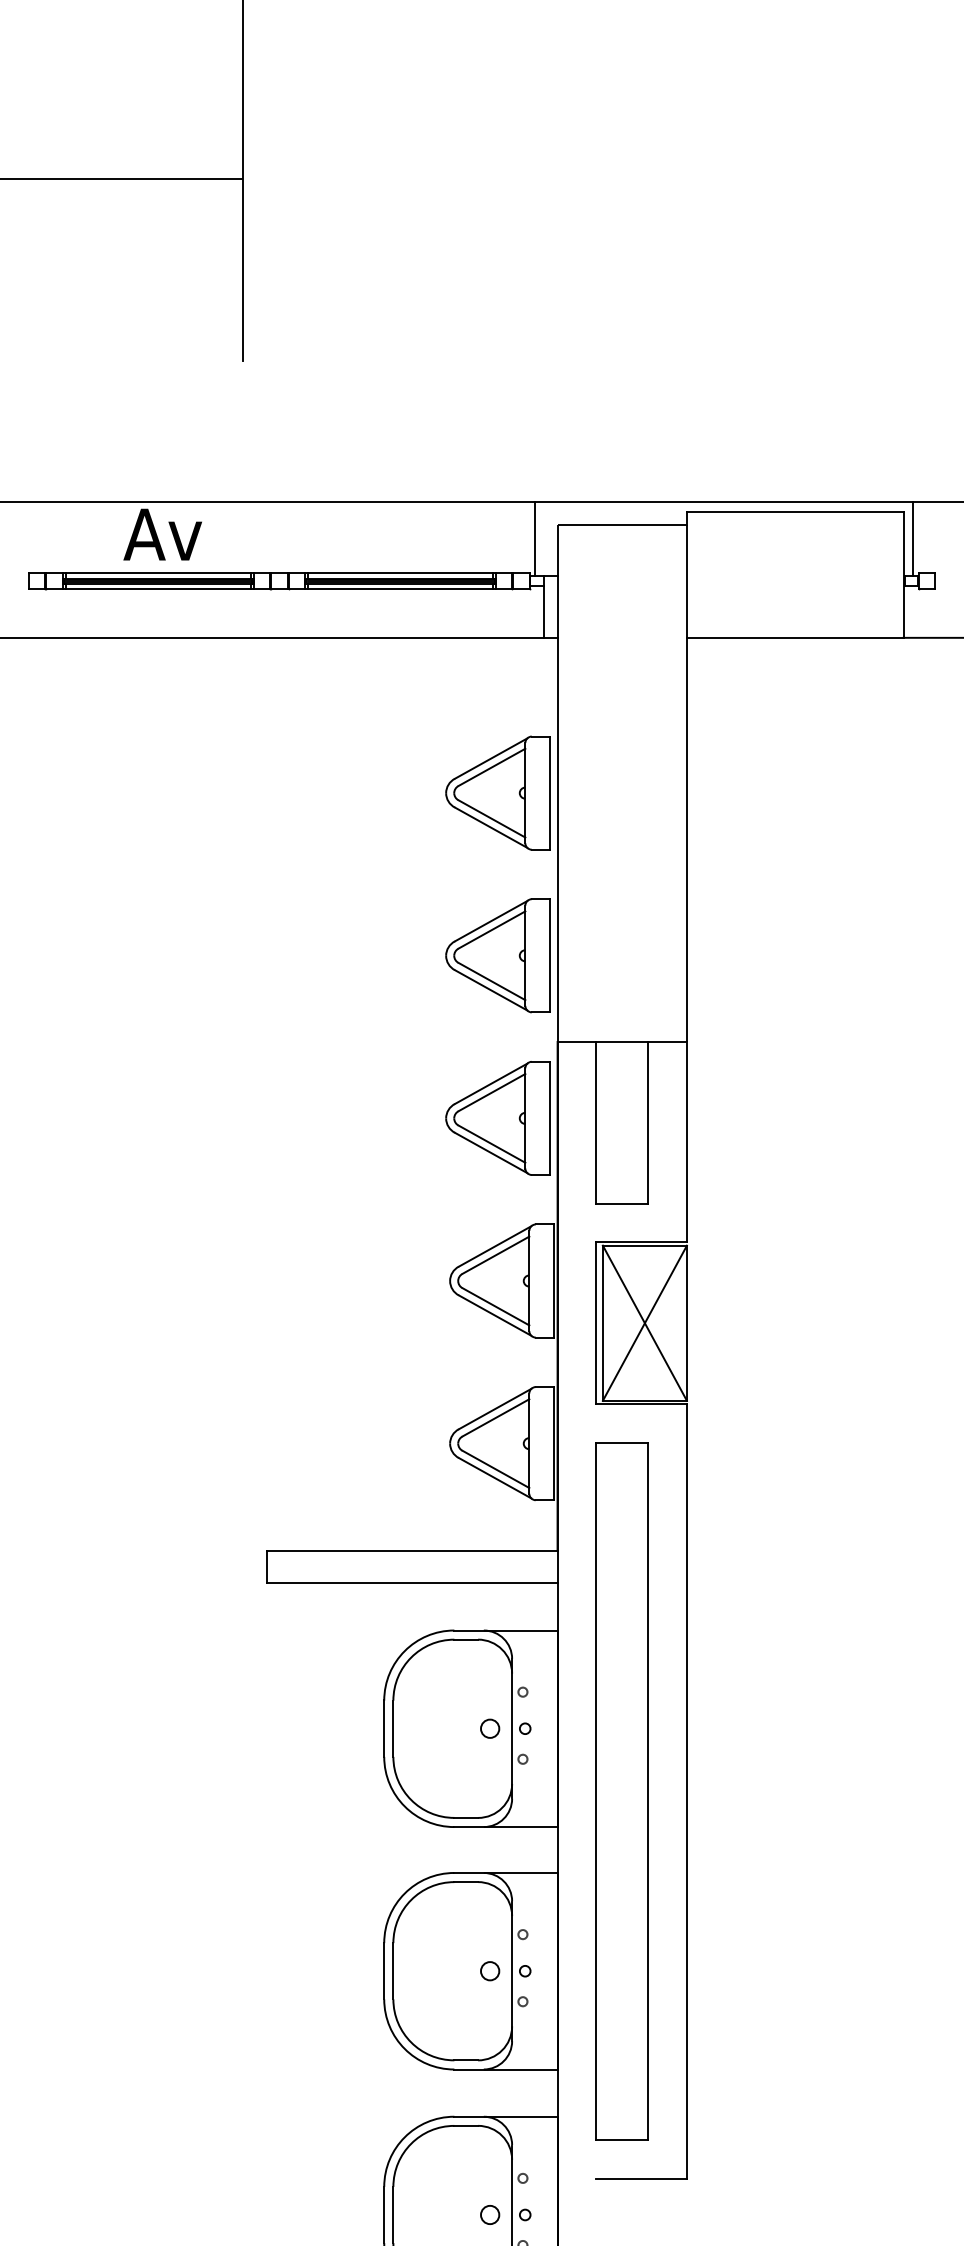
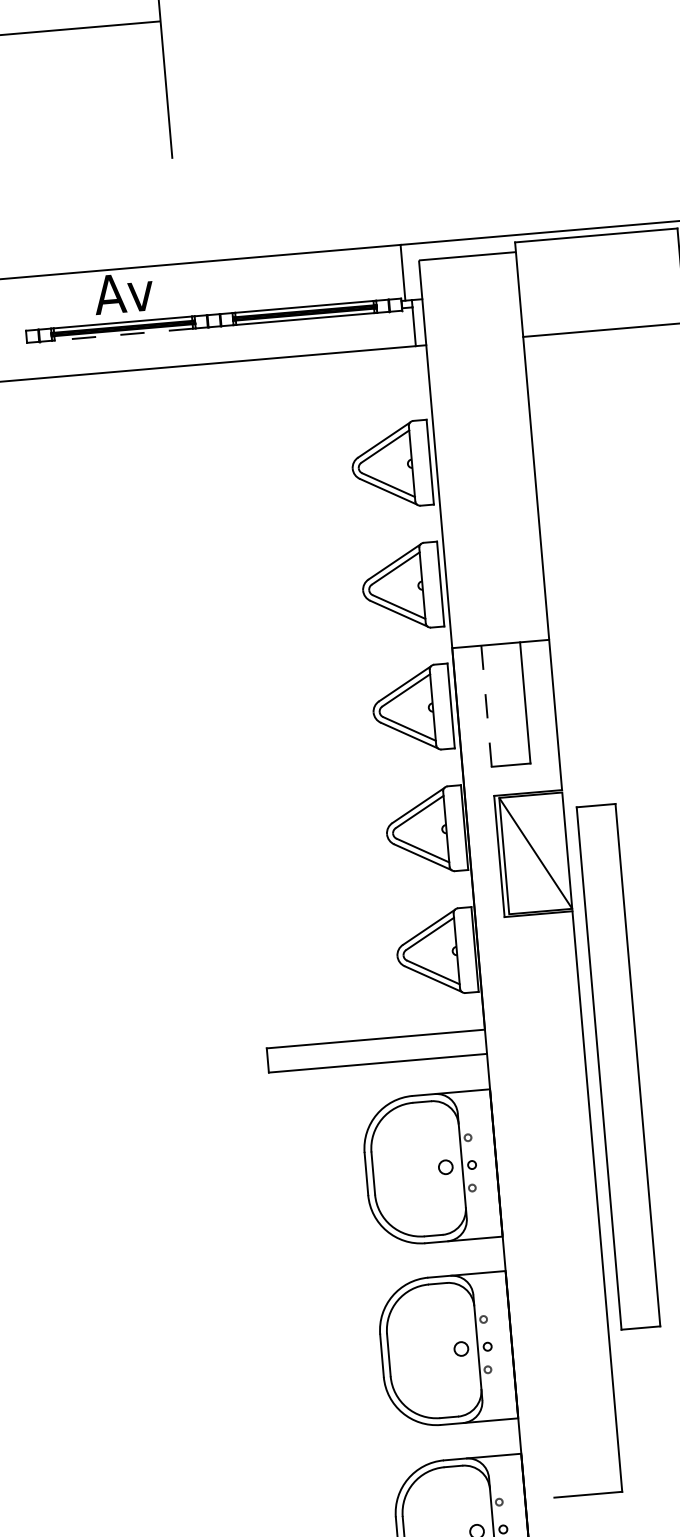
line: (157, 589) -> (123, 334), solid -> dashed
line: (596, 1122) -> (486, 706), solid -> dashed
line: (644, 1322) -> (535, 852), removed
part: (621, 1791) -> (617, 1067), moved

